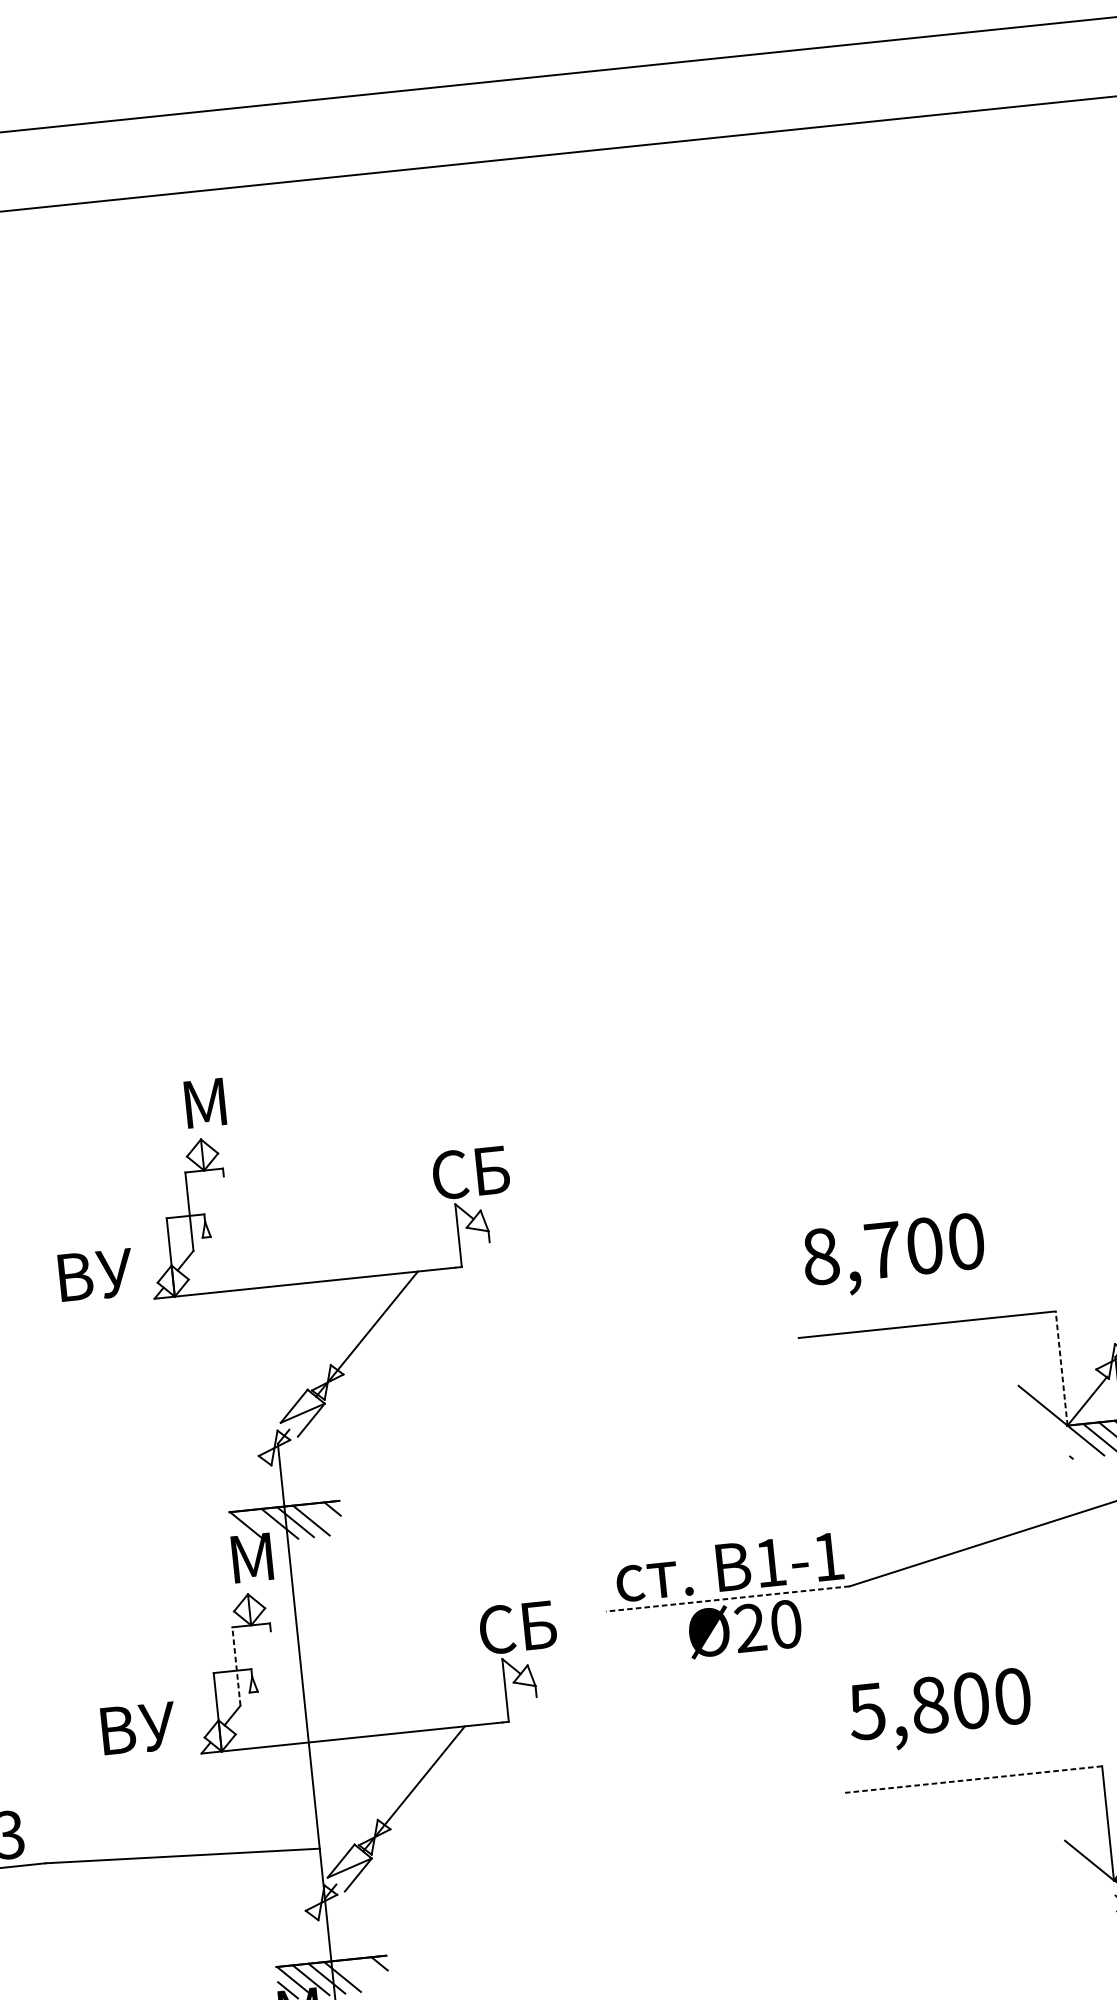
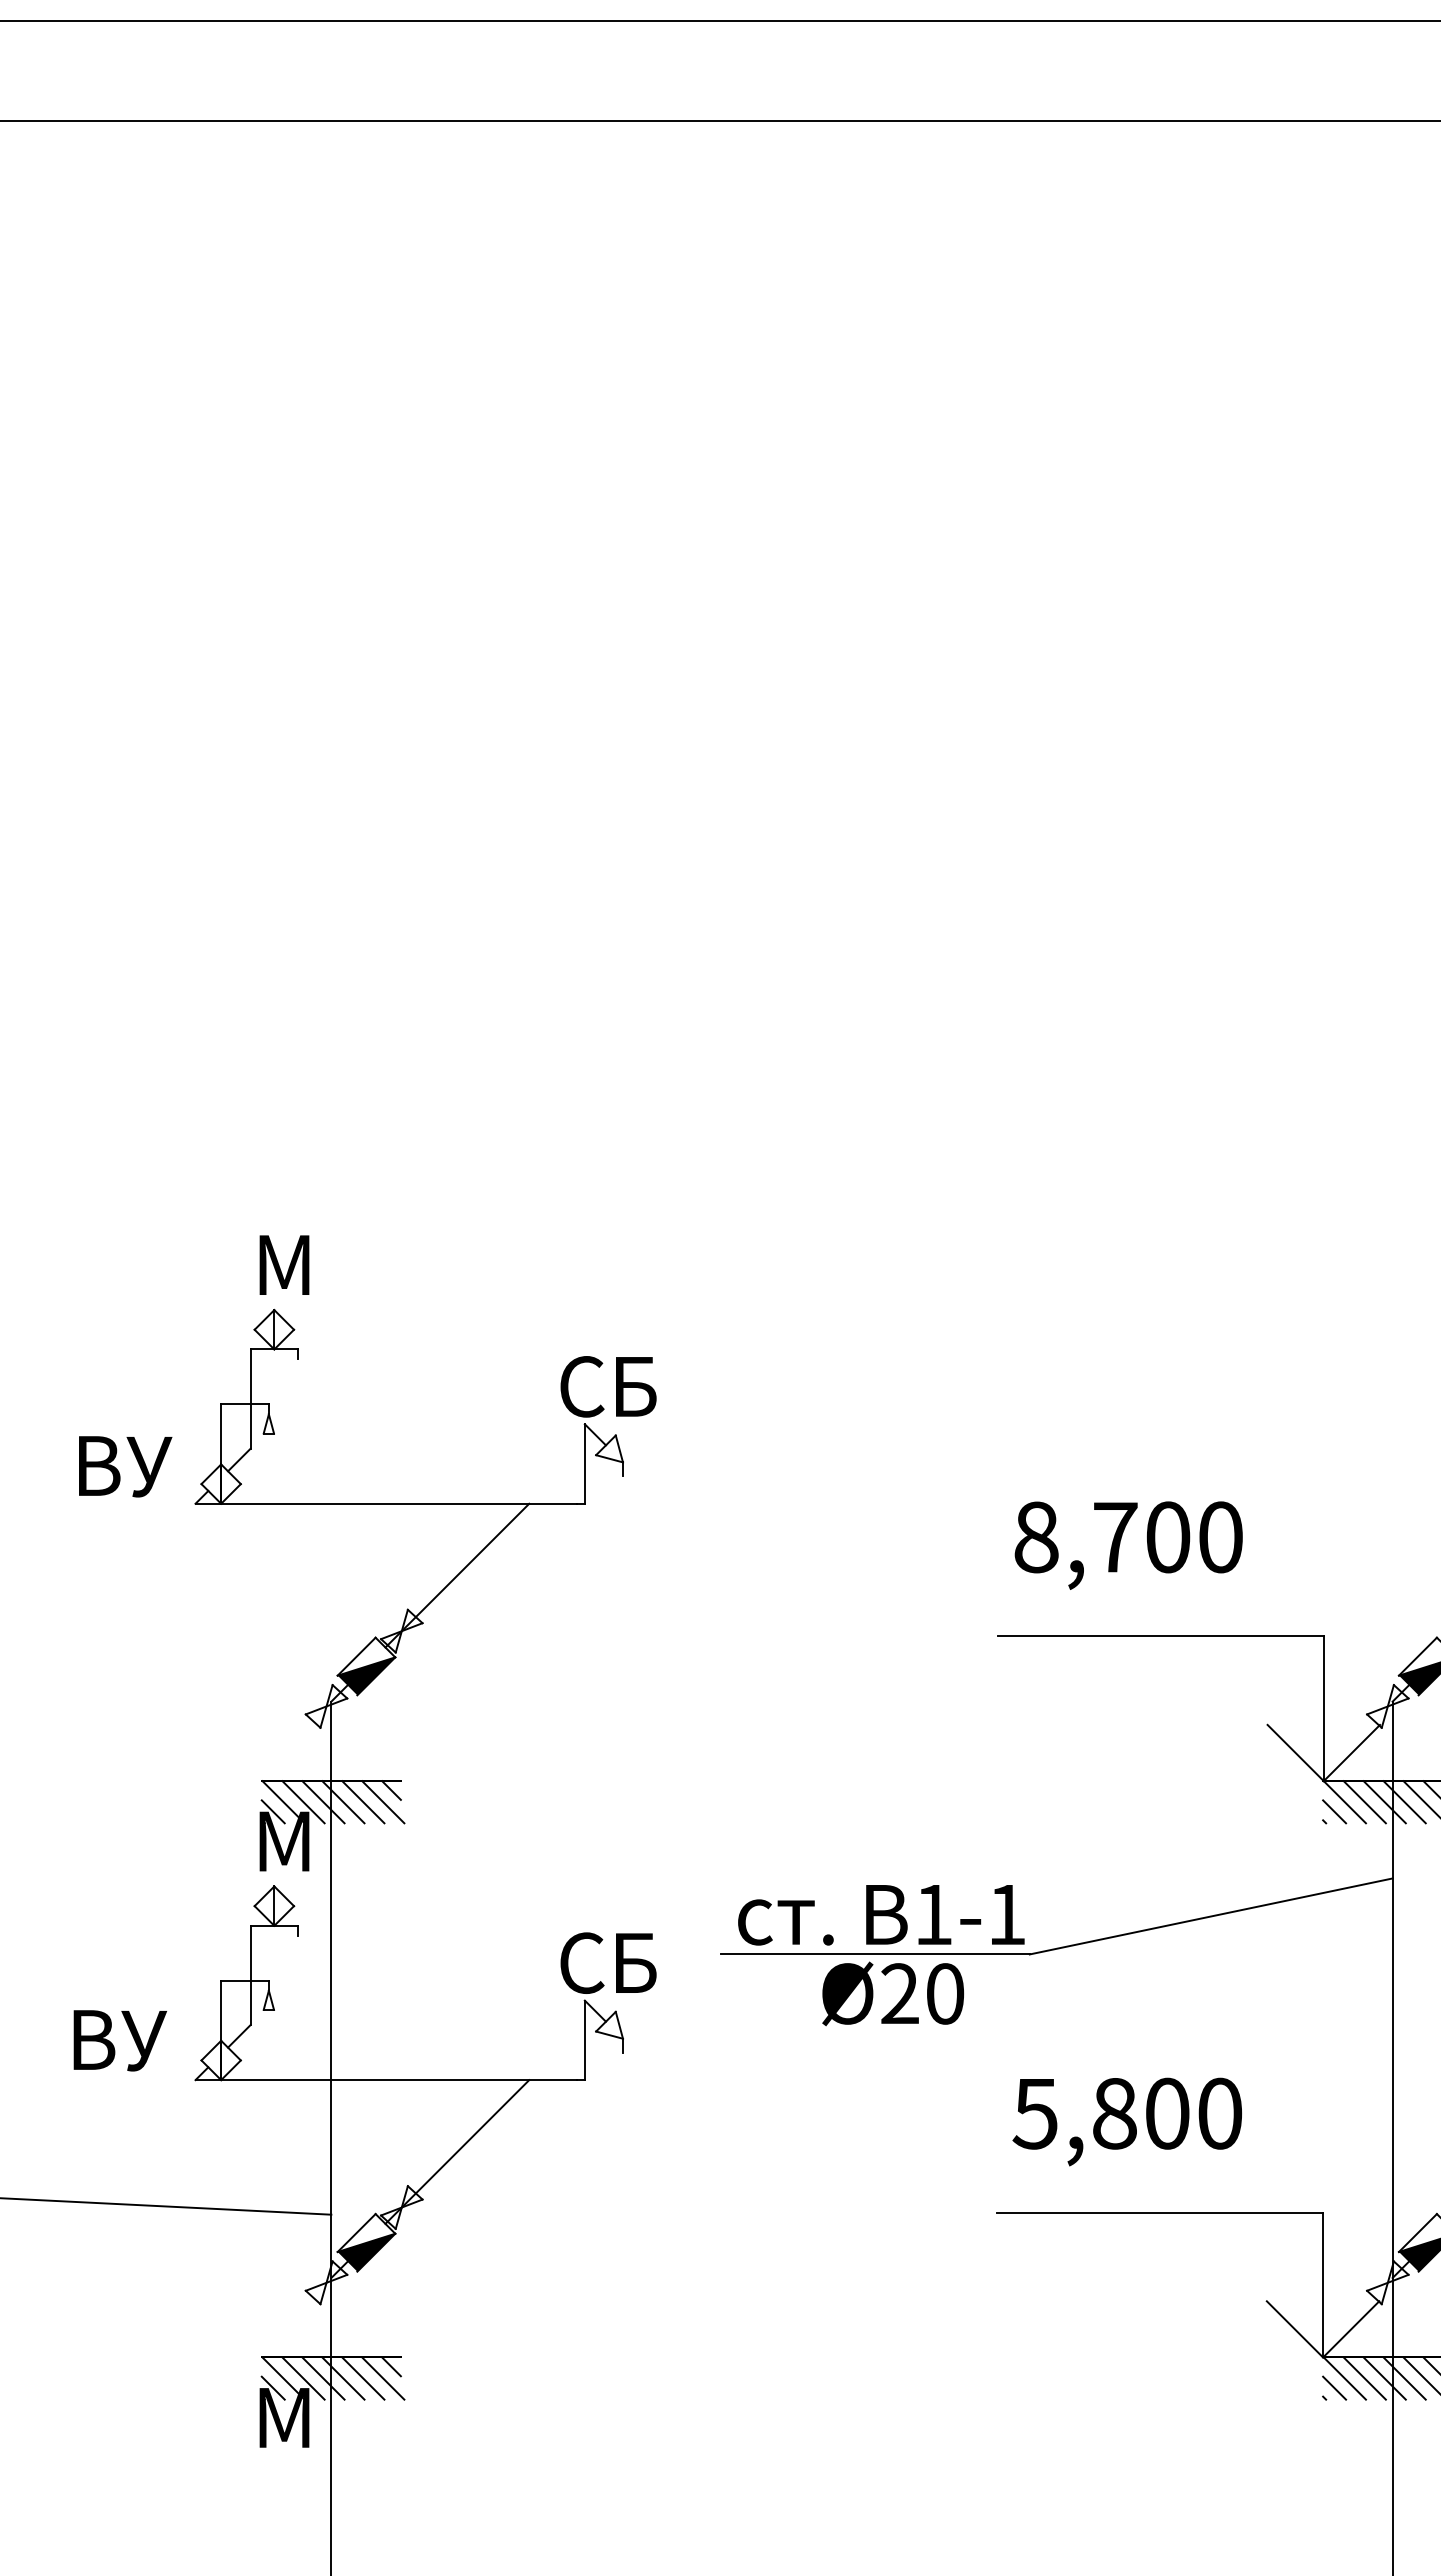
line: (1061, 1368) -> (1323, 1708), dashed -> solid
fill: (303, 1421) -> (366, 1676), added
line: (1078, 1448) -> (1334, 1811), added
line: (327, 1519) -> (383, 1802), added
line: (264, 1525) -> (303, 1802), added
line: (240, 1535) -> (272, 1811), added
line: (727, 1599) -> (874, 1954), dashed -> solid
line: (236, 1666) -> (250, 1975), dashed -> solid
line: (973, 1779) -> (1160, 2212), dashed -> solid
fill: (350, 1875) -> (366, 2252), added
line: (374, 1973) -> (383, 2378), added
line: (358, 1975) -> (363, 2378), added

